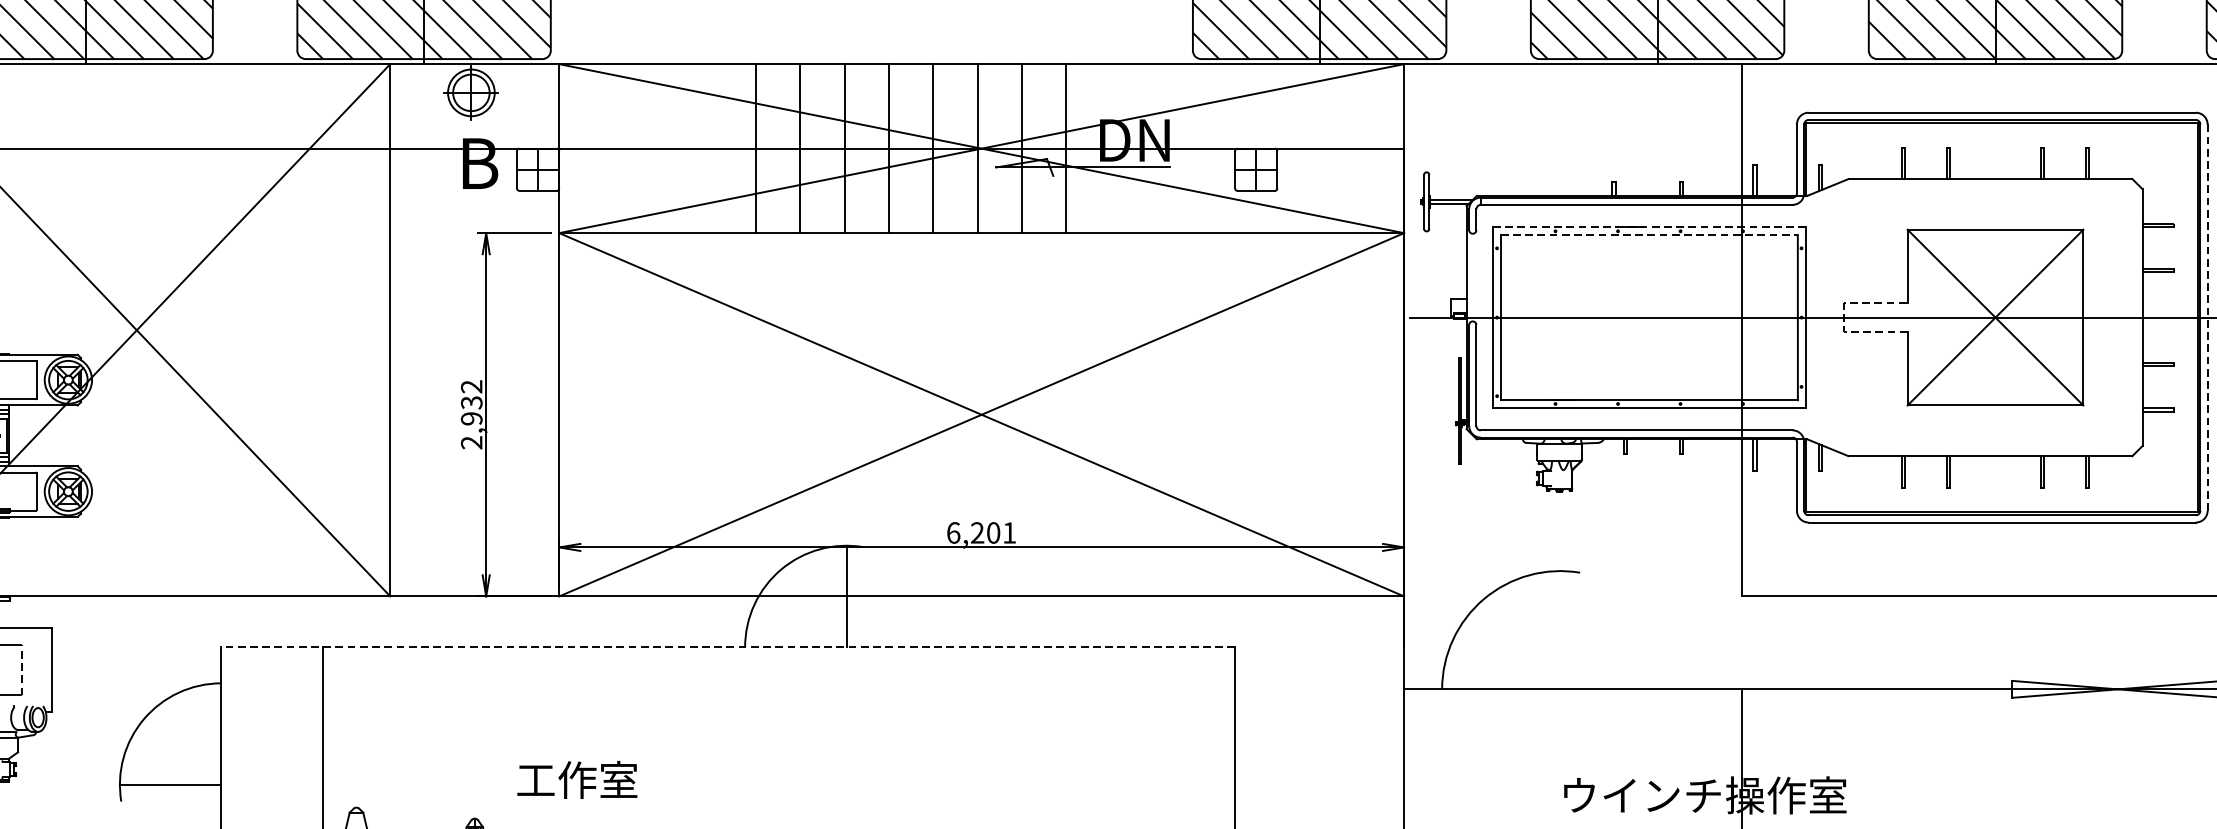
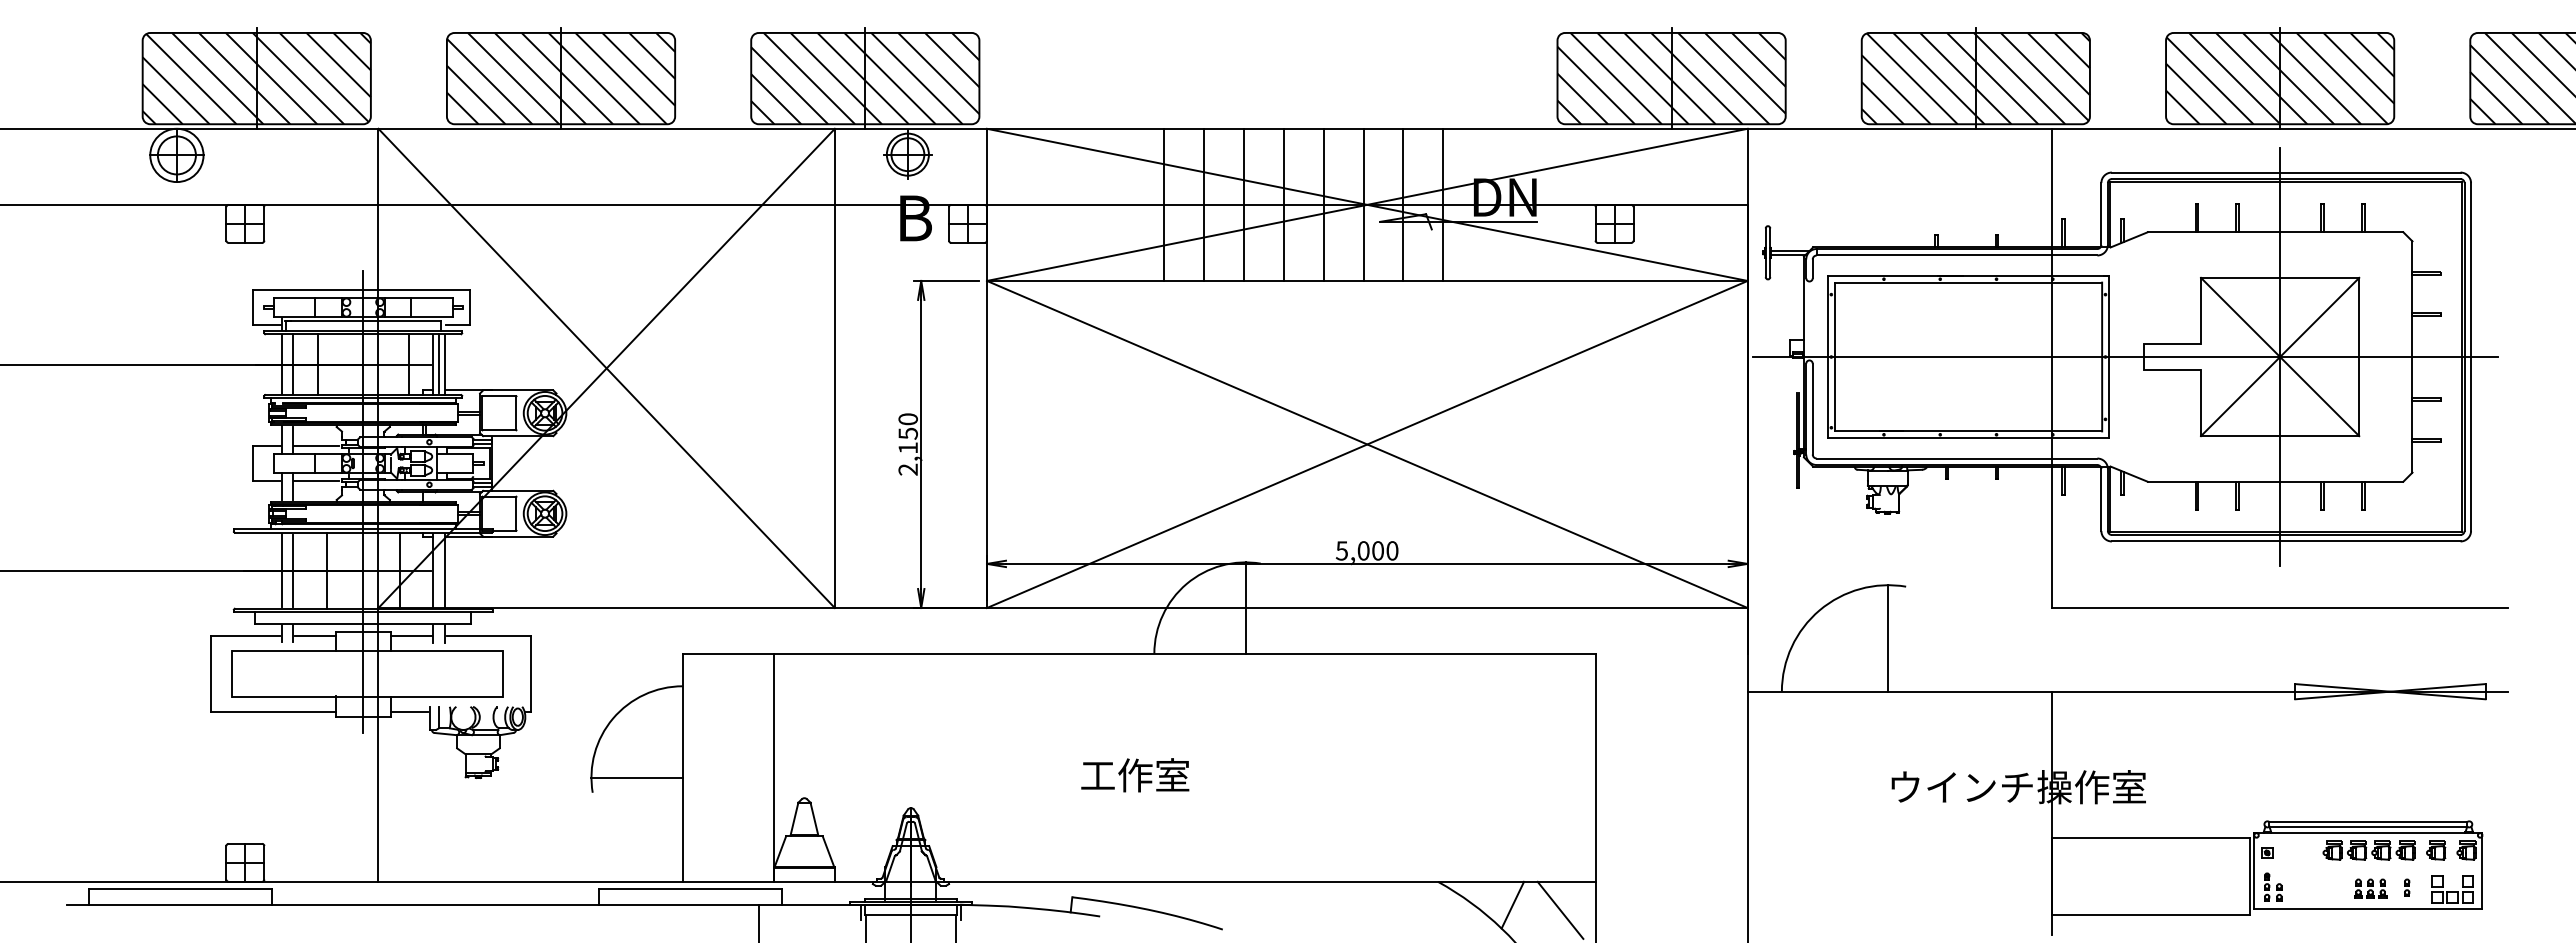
line: (1649, 227) -> (1968, 275), dashed -> solid
line: (1649, 234) -> (1968, 282), dashed -> solid
line: (1995, 317) -> (2280, 356), added
line: (1843, 318) -> (2143, 357), dashed -> solid
line: (2208, 318) -> (2471, 357), dashed -> solid
text: (470, 402) -> (907, 433), 2,932 -> 2,150
text: (980, 532) -> (1366, 550), 6,201 -> 5,000
line: (1560, 630) -> (1888, 638), added
line: (727, 646) -> (1138, 653), dashed -> solid
line: (22, 670) -> (503, 674), dashed -> solid
text: (577, 780) -> (1135, 775), moved

